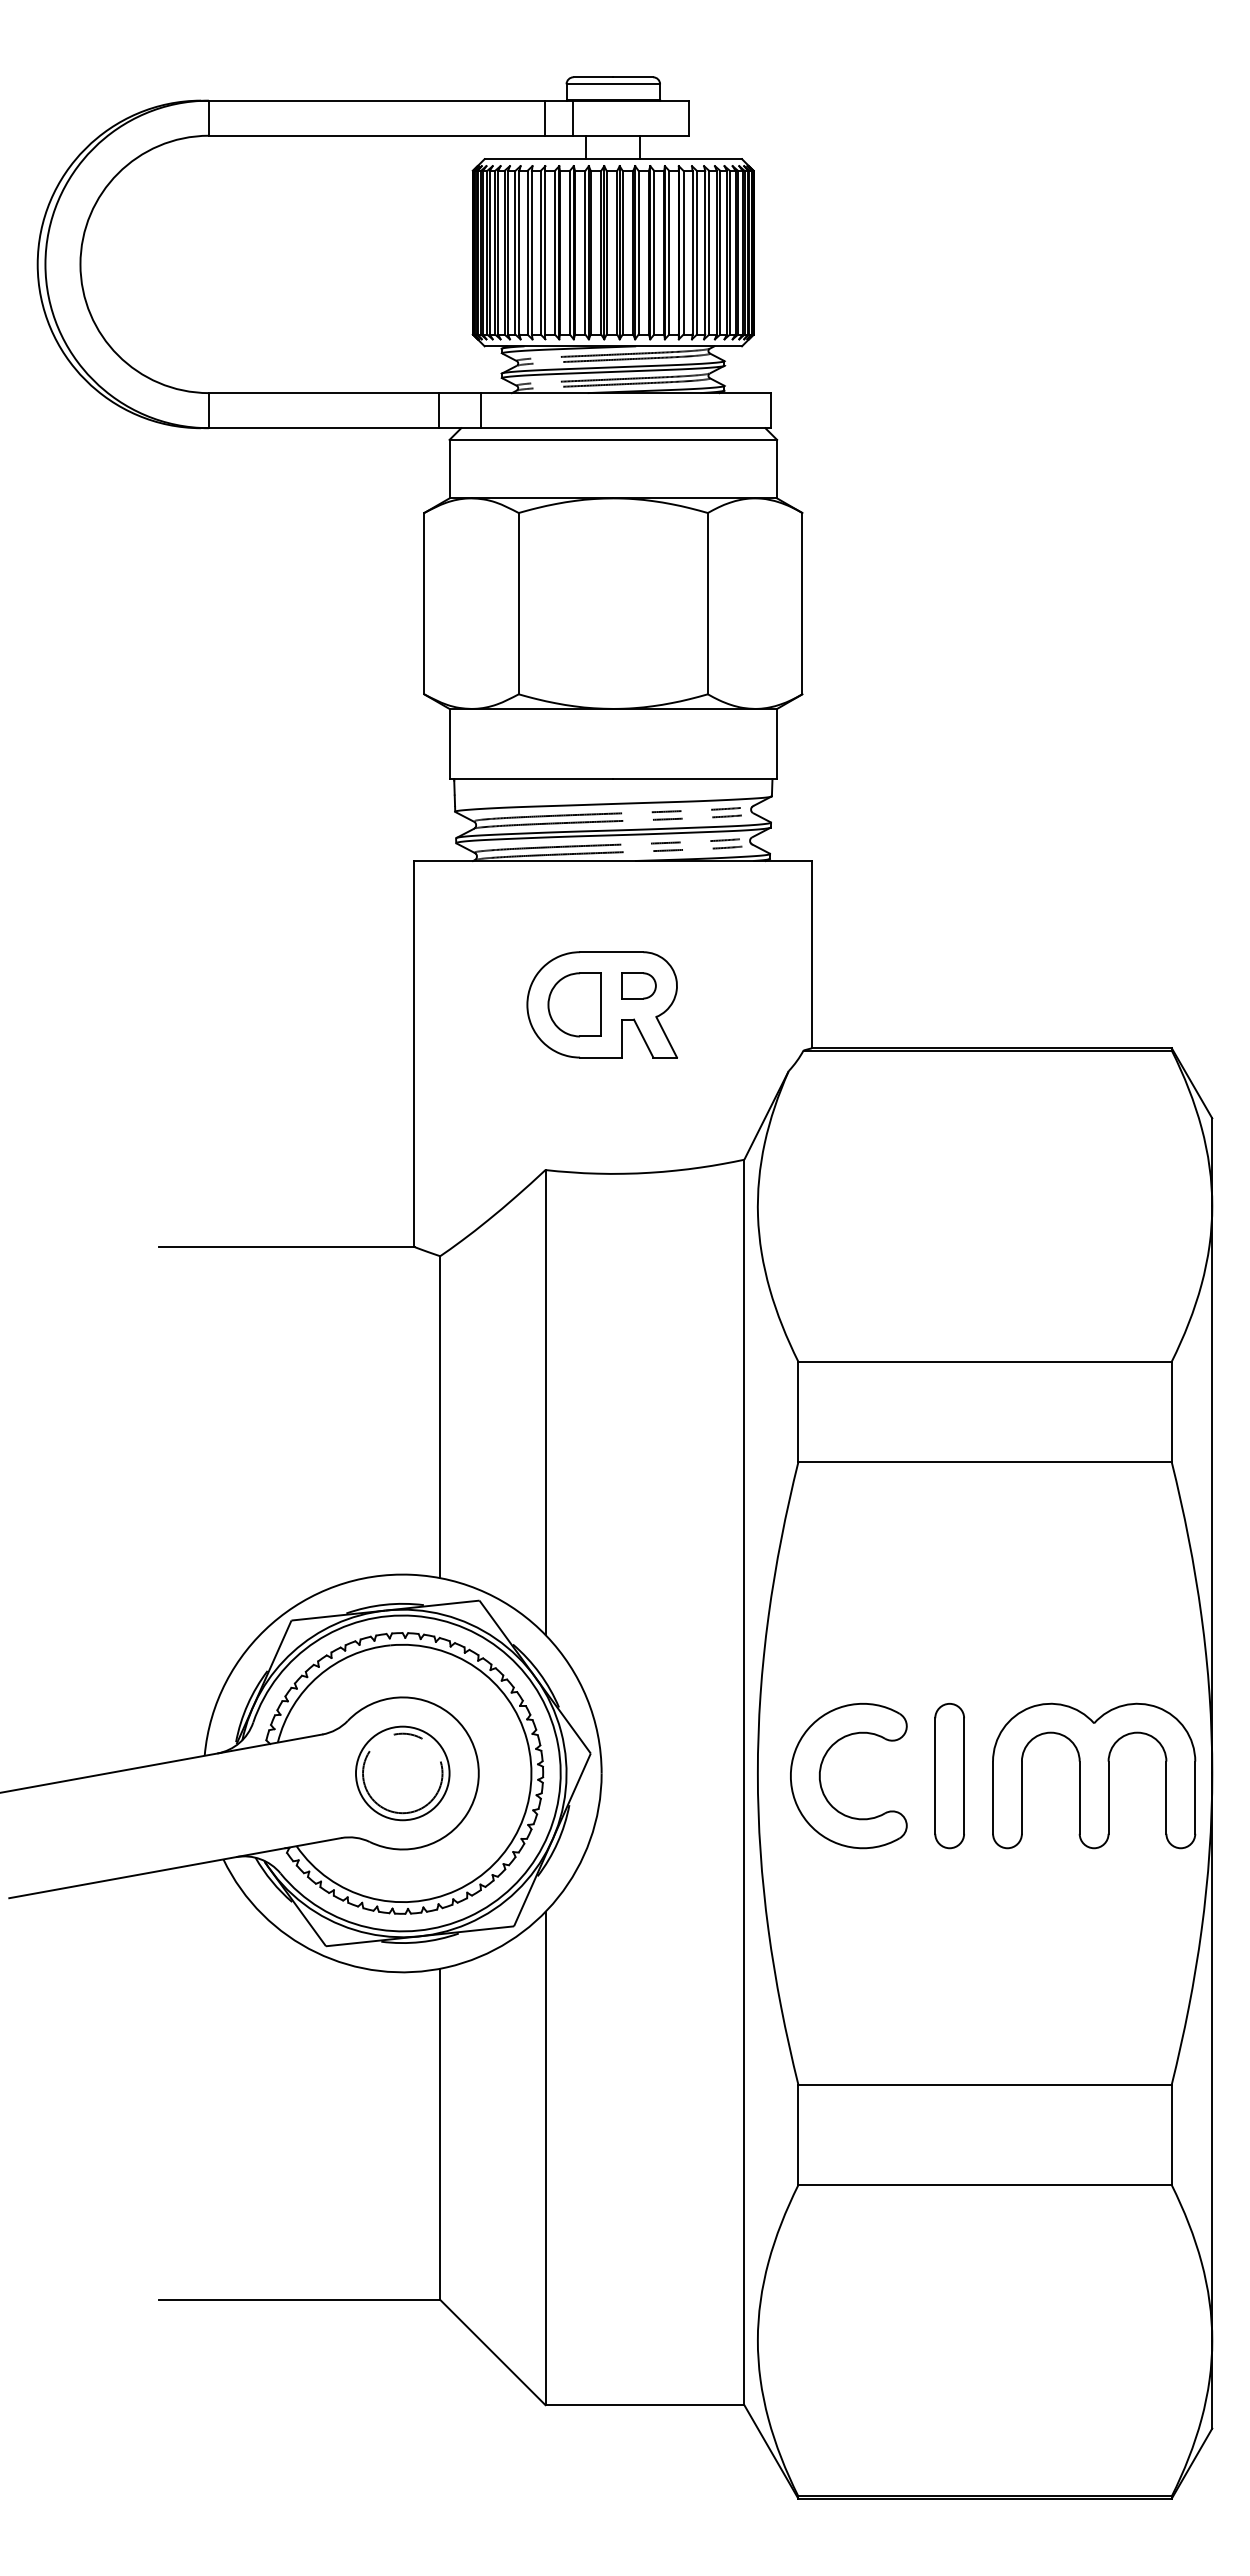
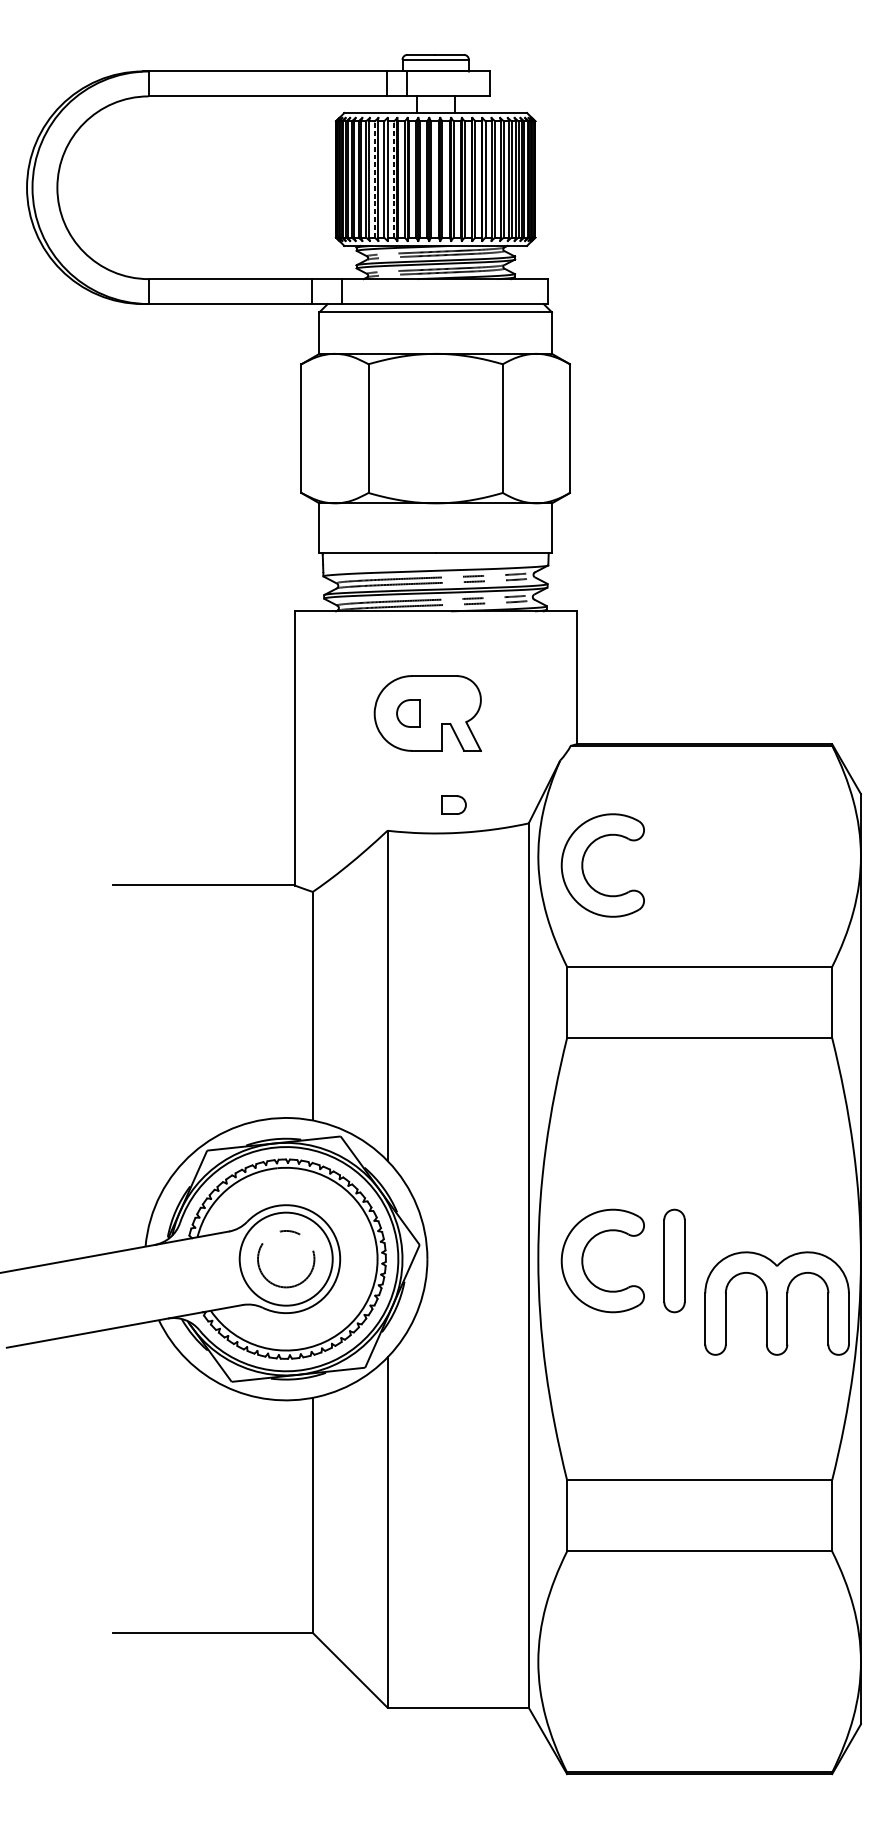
line: (527, 252) -> (374, 179), solid -> dashed
line: (554, 252) -> (393, 179), solid -> dashed
part: (638, 985) -> (453, 804), moved
part: (574, 1004) -> (408, 713), size x0.6
part: (821, 1213) -> (583, 861), added
circle: (402, 1773) -> (286, 1259), size x1.4
part: (1094, 1775) -> (777, 1303), moved

